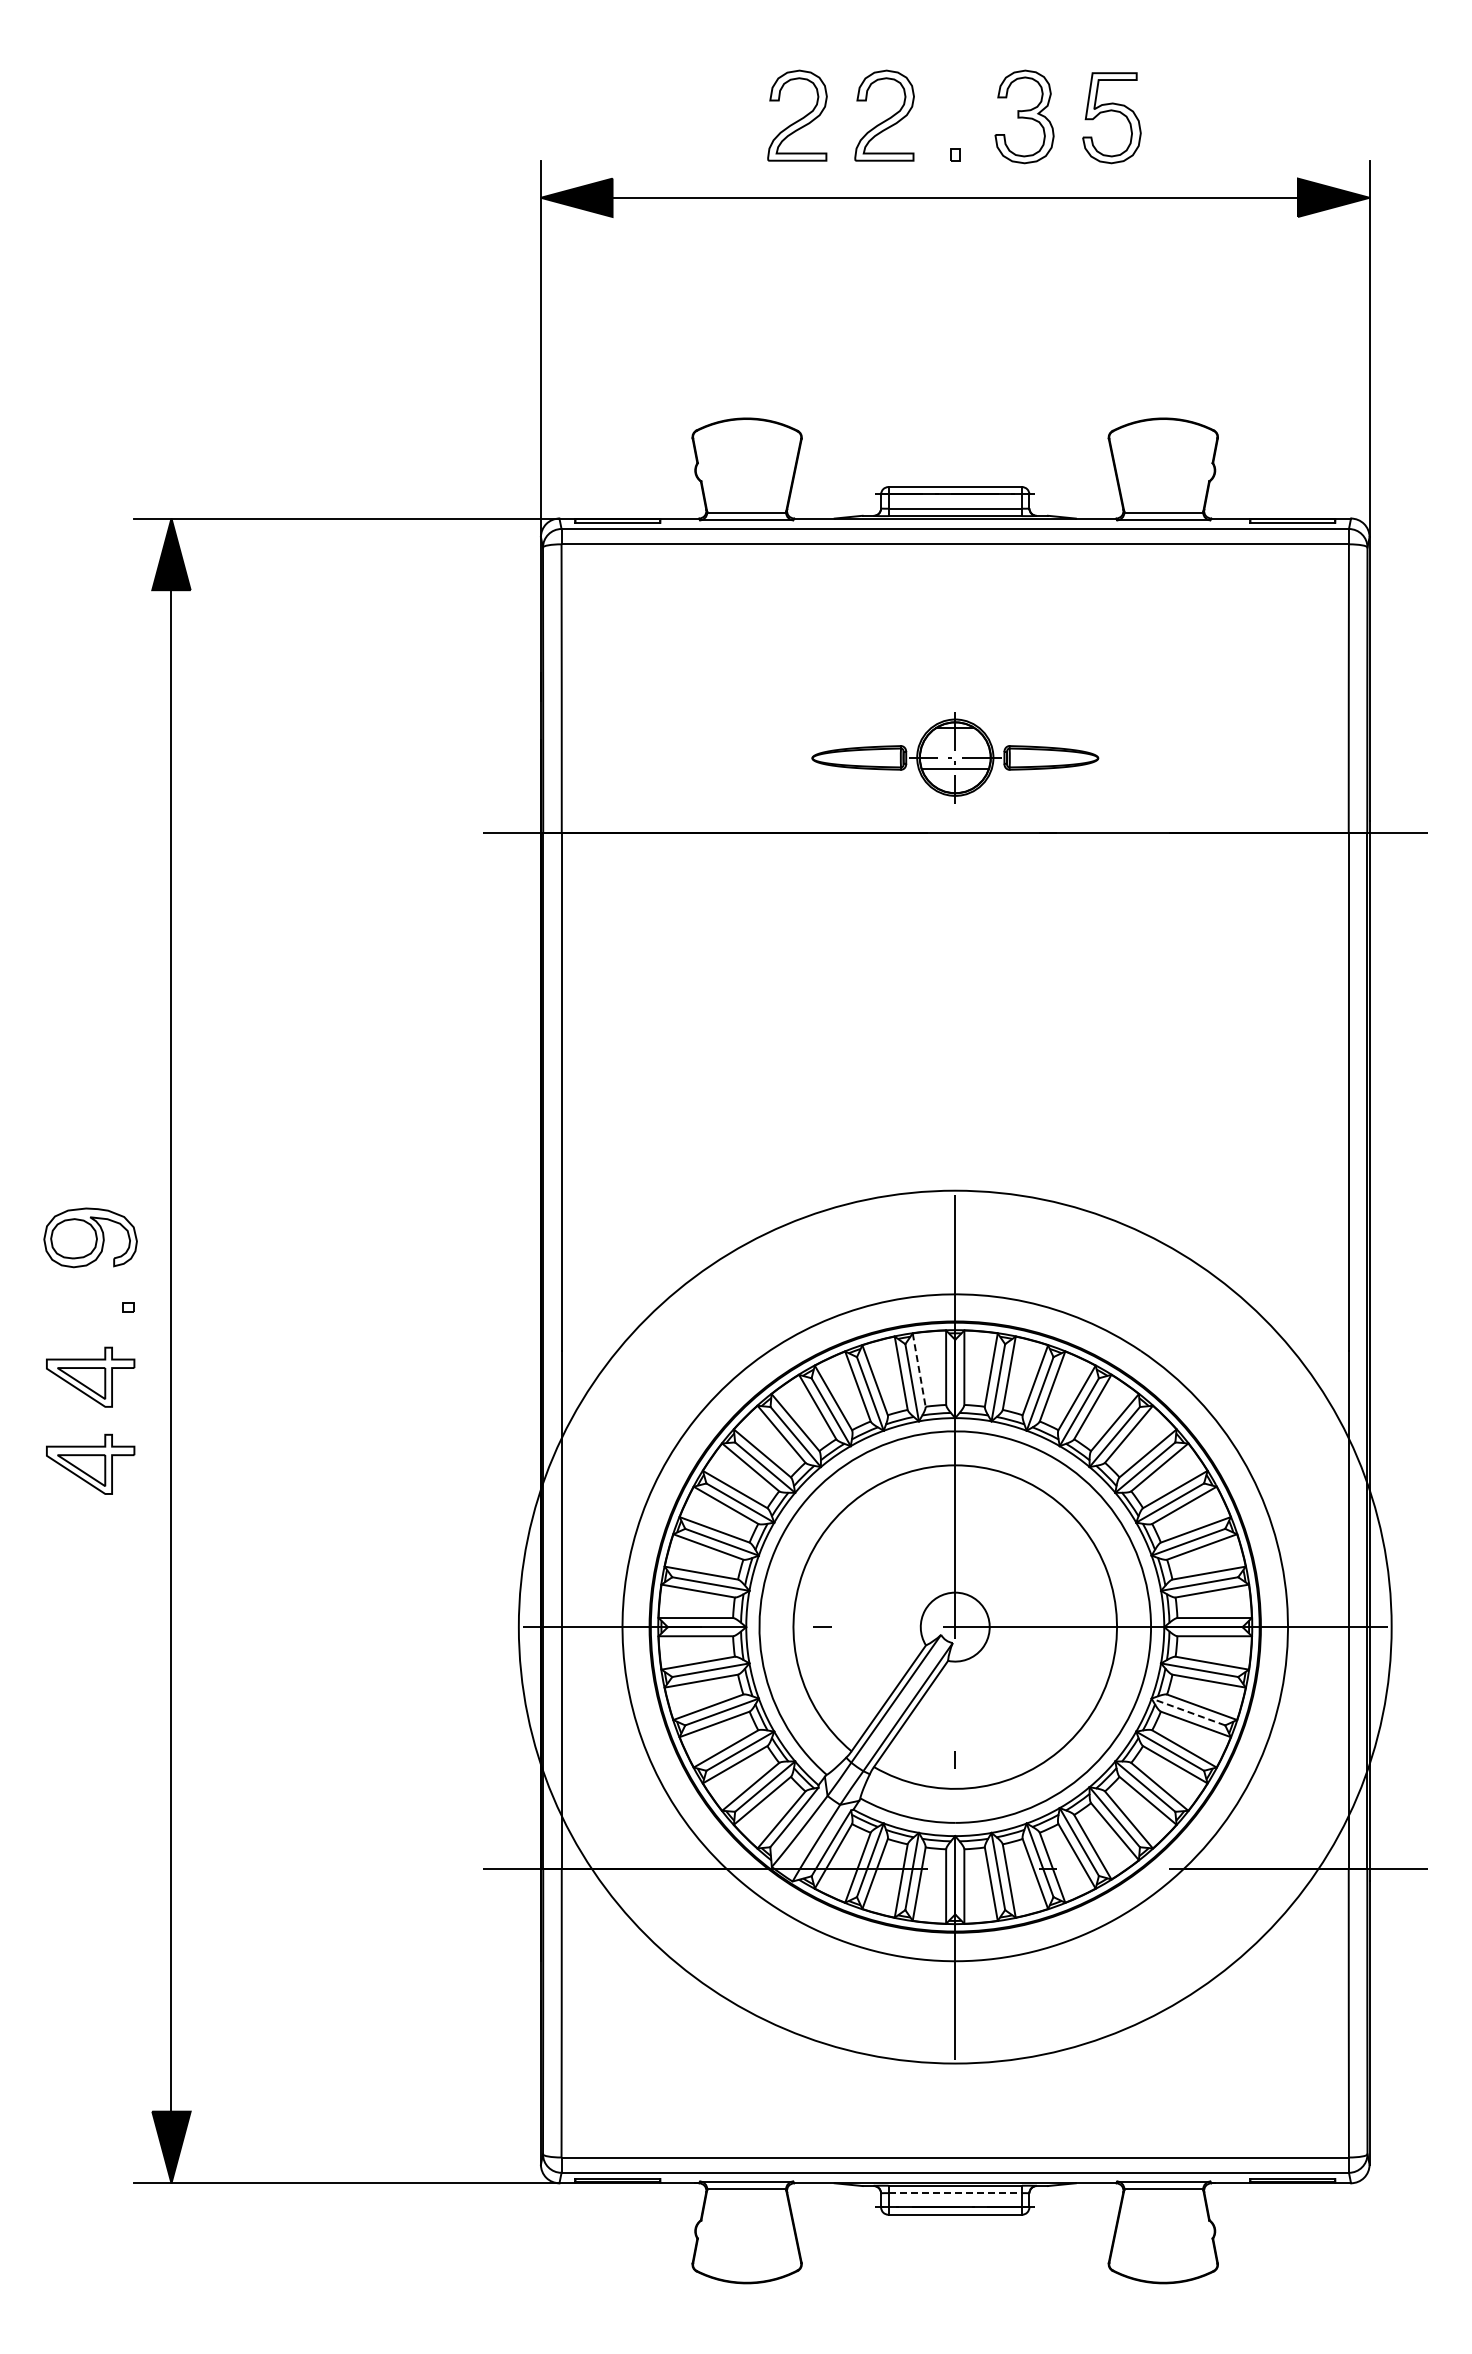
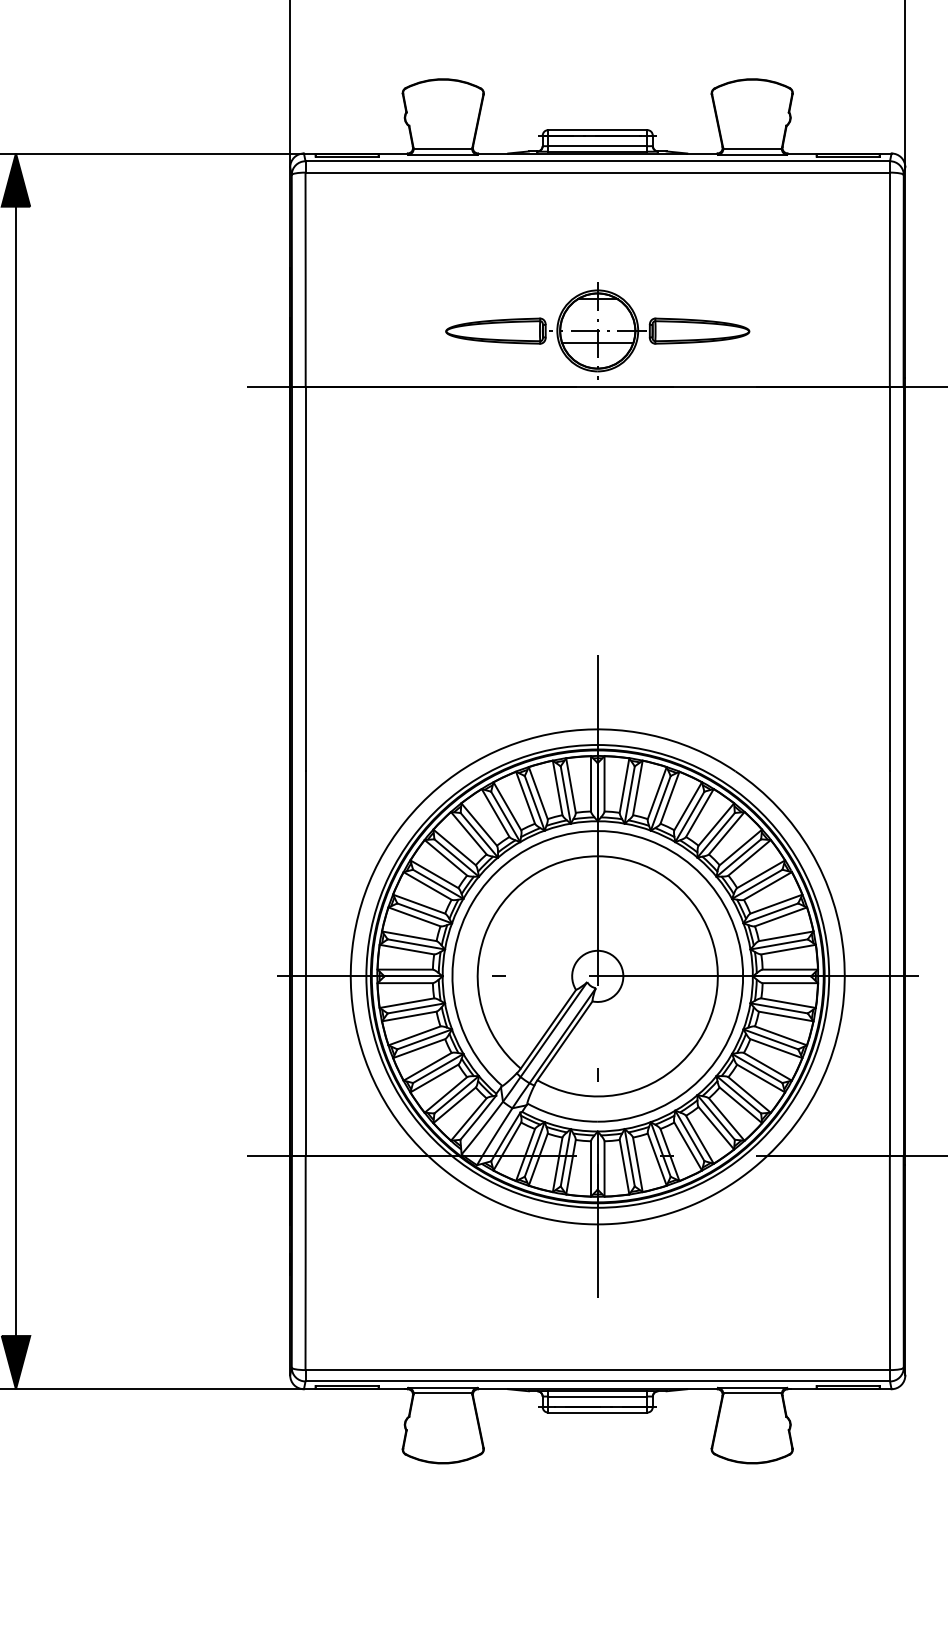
part: (955, 757) -> (597, 330), size x1.43
line: (919, 1370) -> (571, 785), dashed -> solid
circle: (954, 1626) -> (597, 975), size x0.71
line: (1187, 1711) -> (770, 1039), dashed -> solid
line: (955, 2193) -> (597, 1396), dashed -> solid

